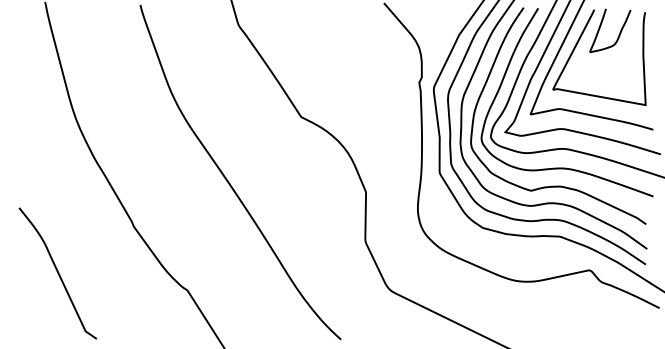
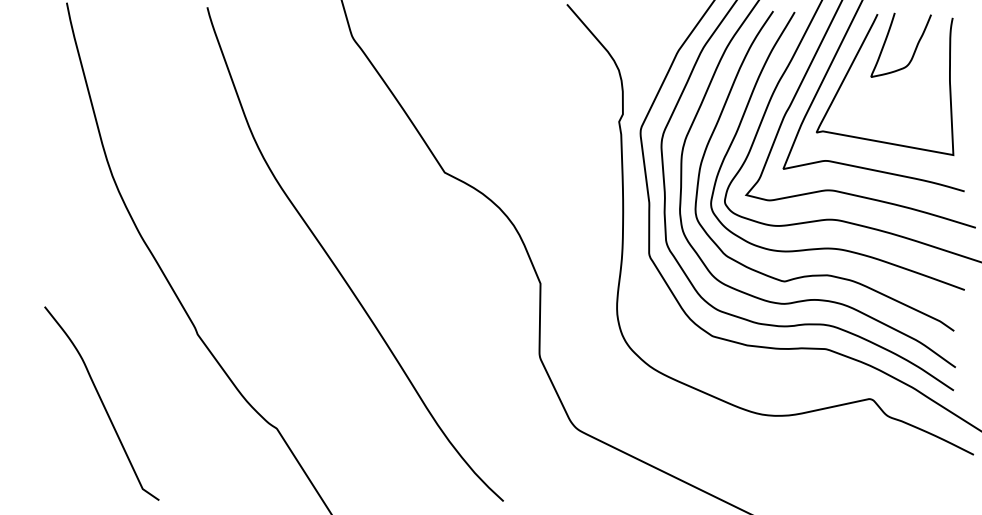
curve: (57, 273) -> (101, 403), moved

